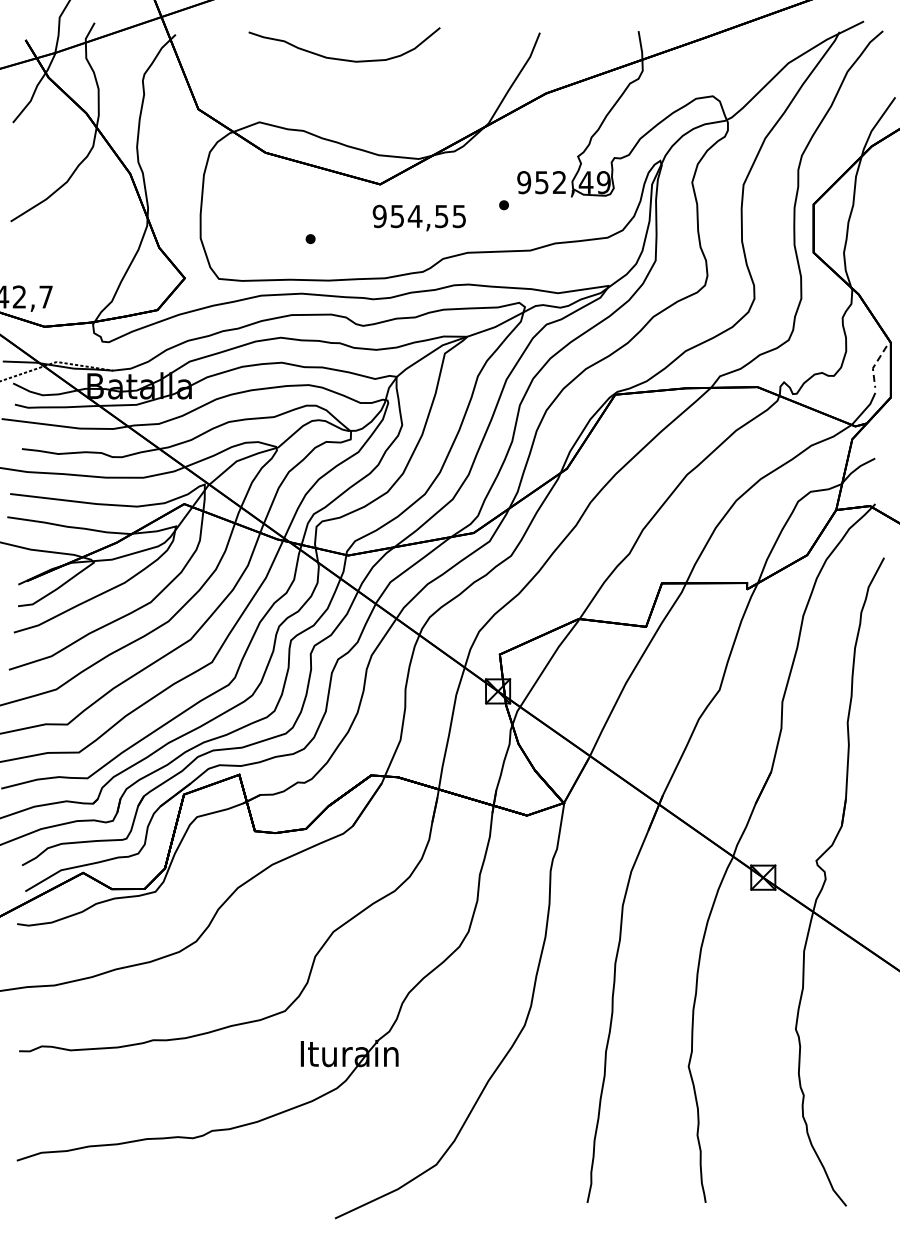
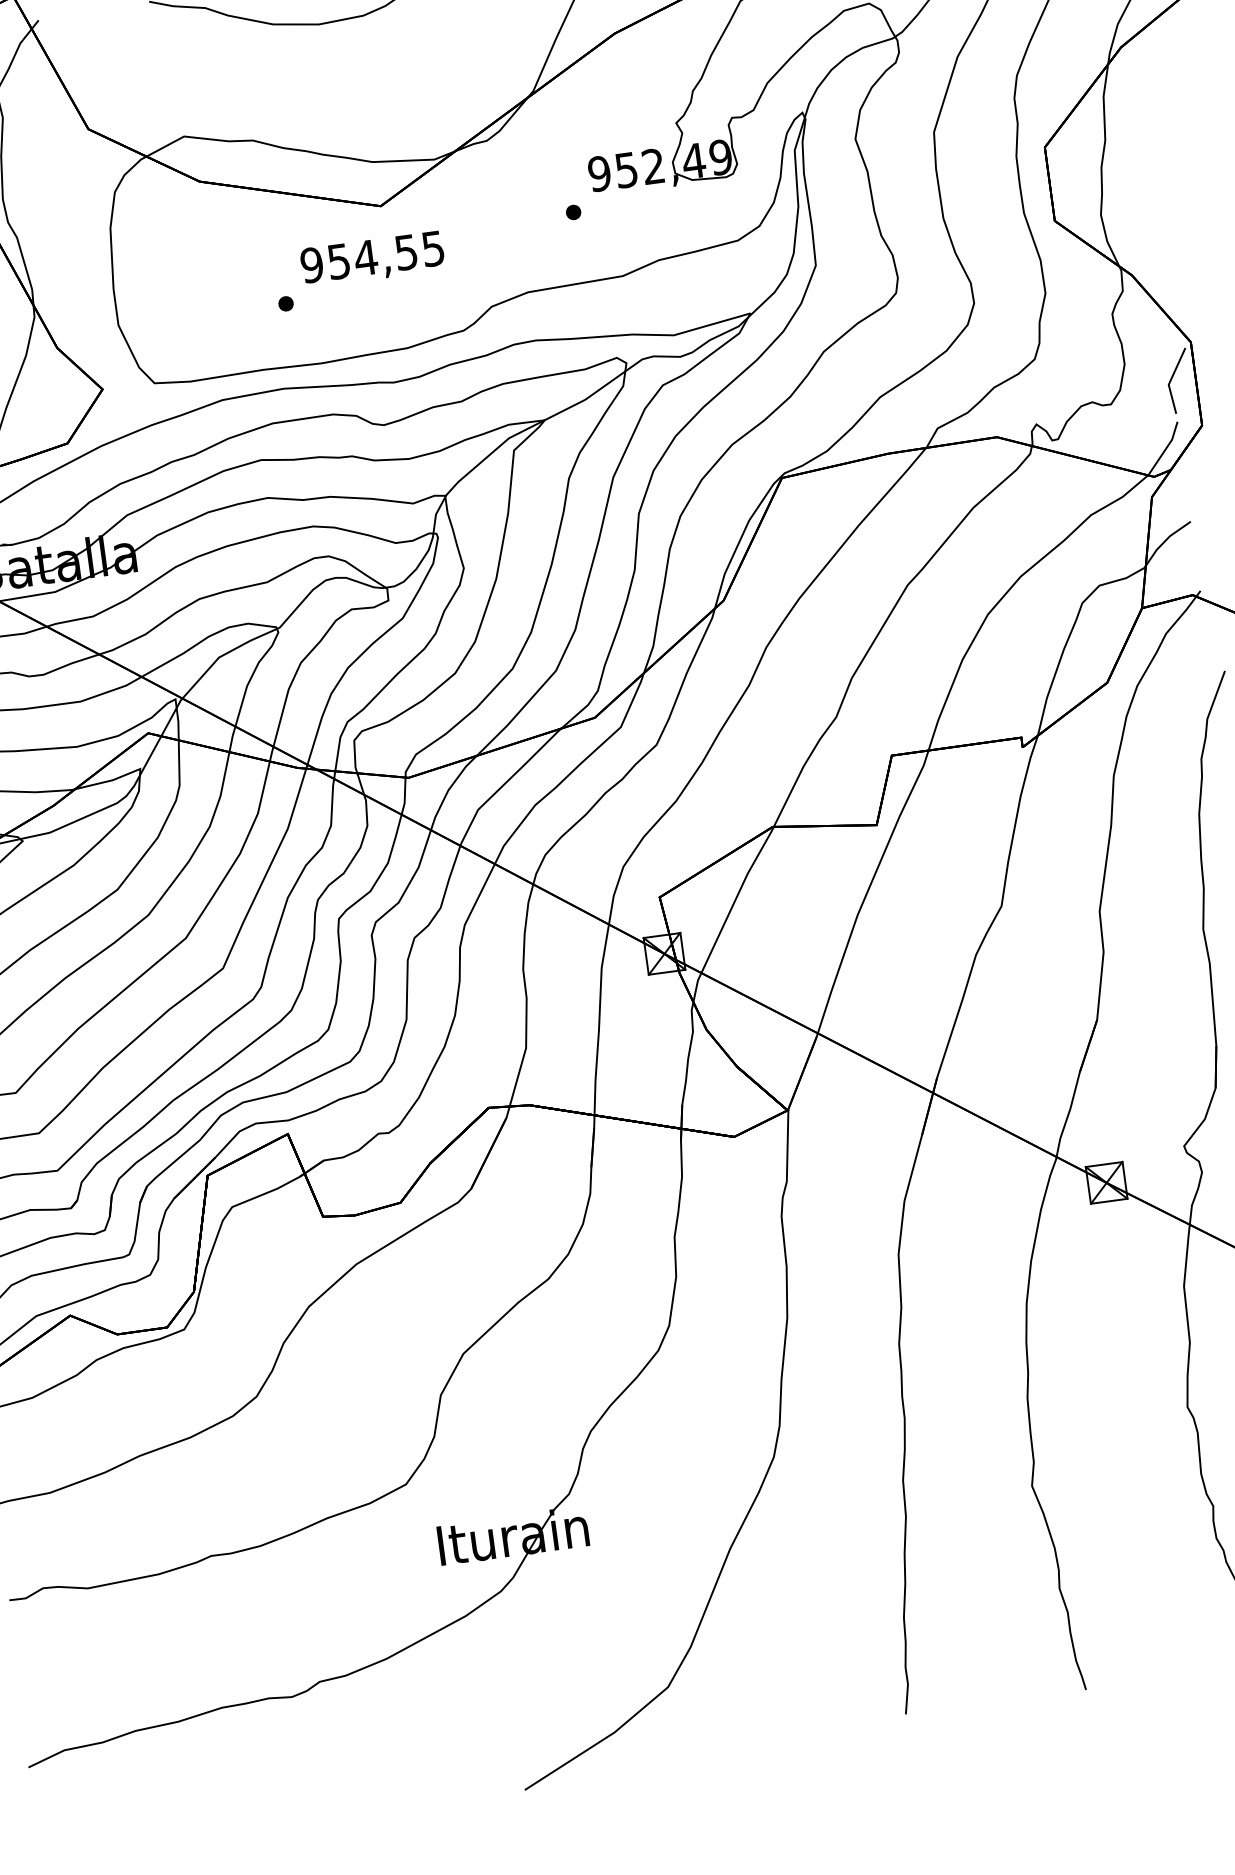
text: (418, 217) -> (371, 258), moved
line: (874, 365) -> (1170, 380), dashed -> solid

